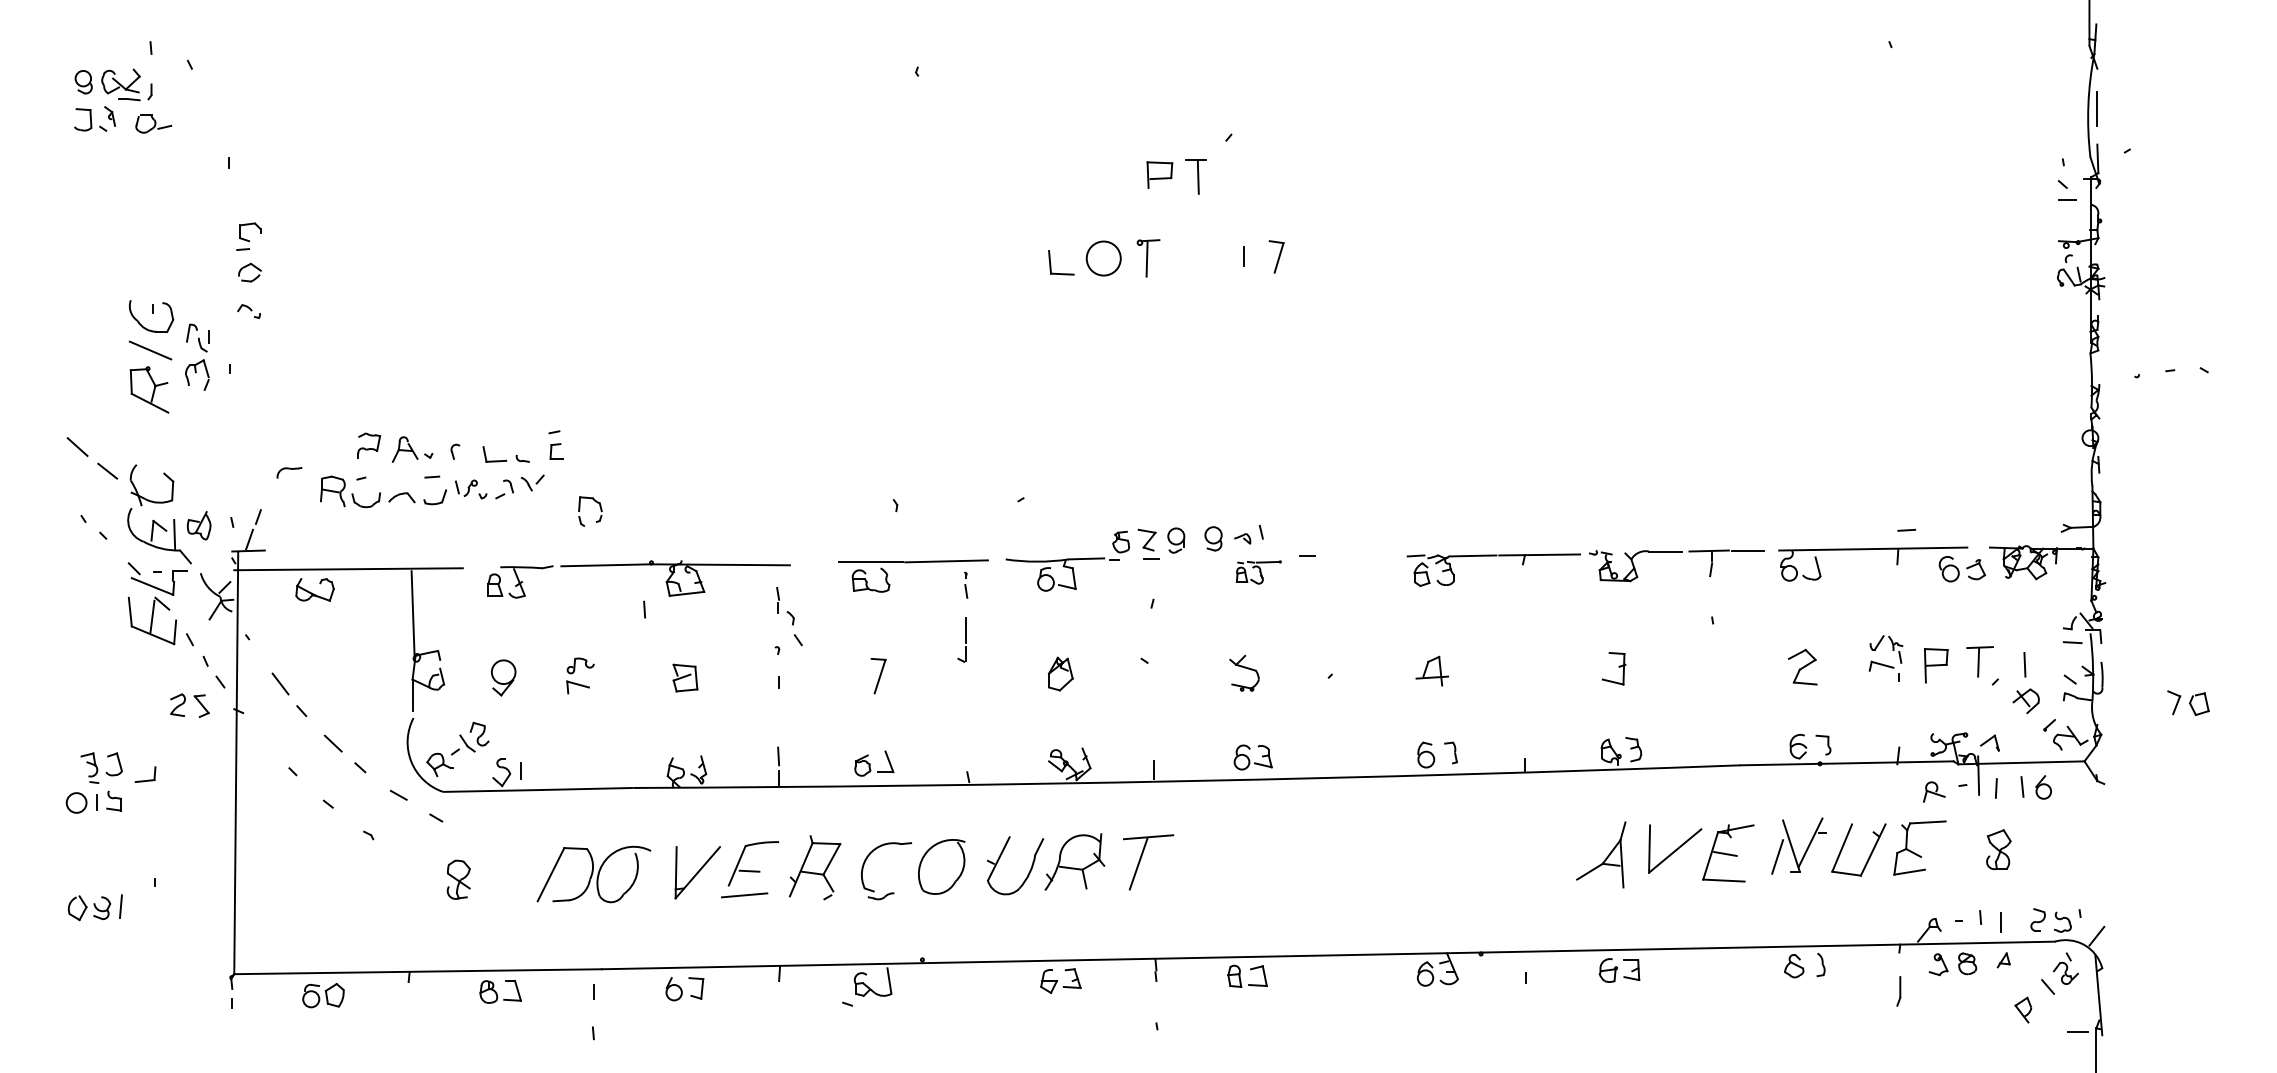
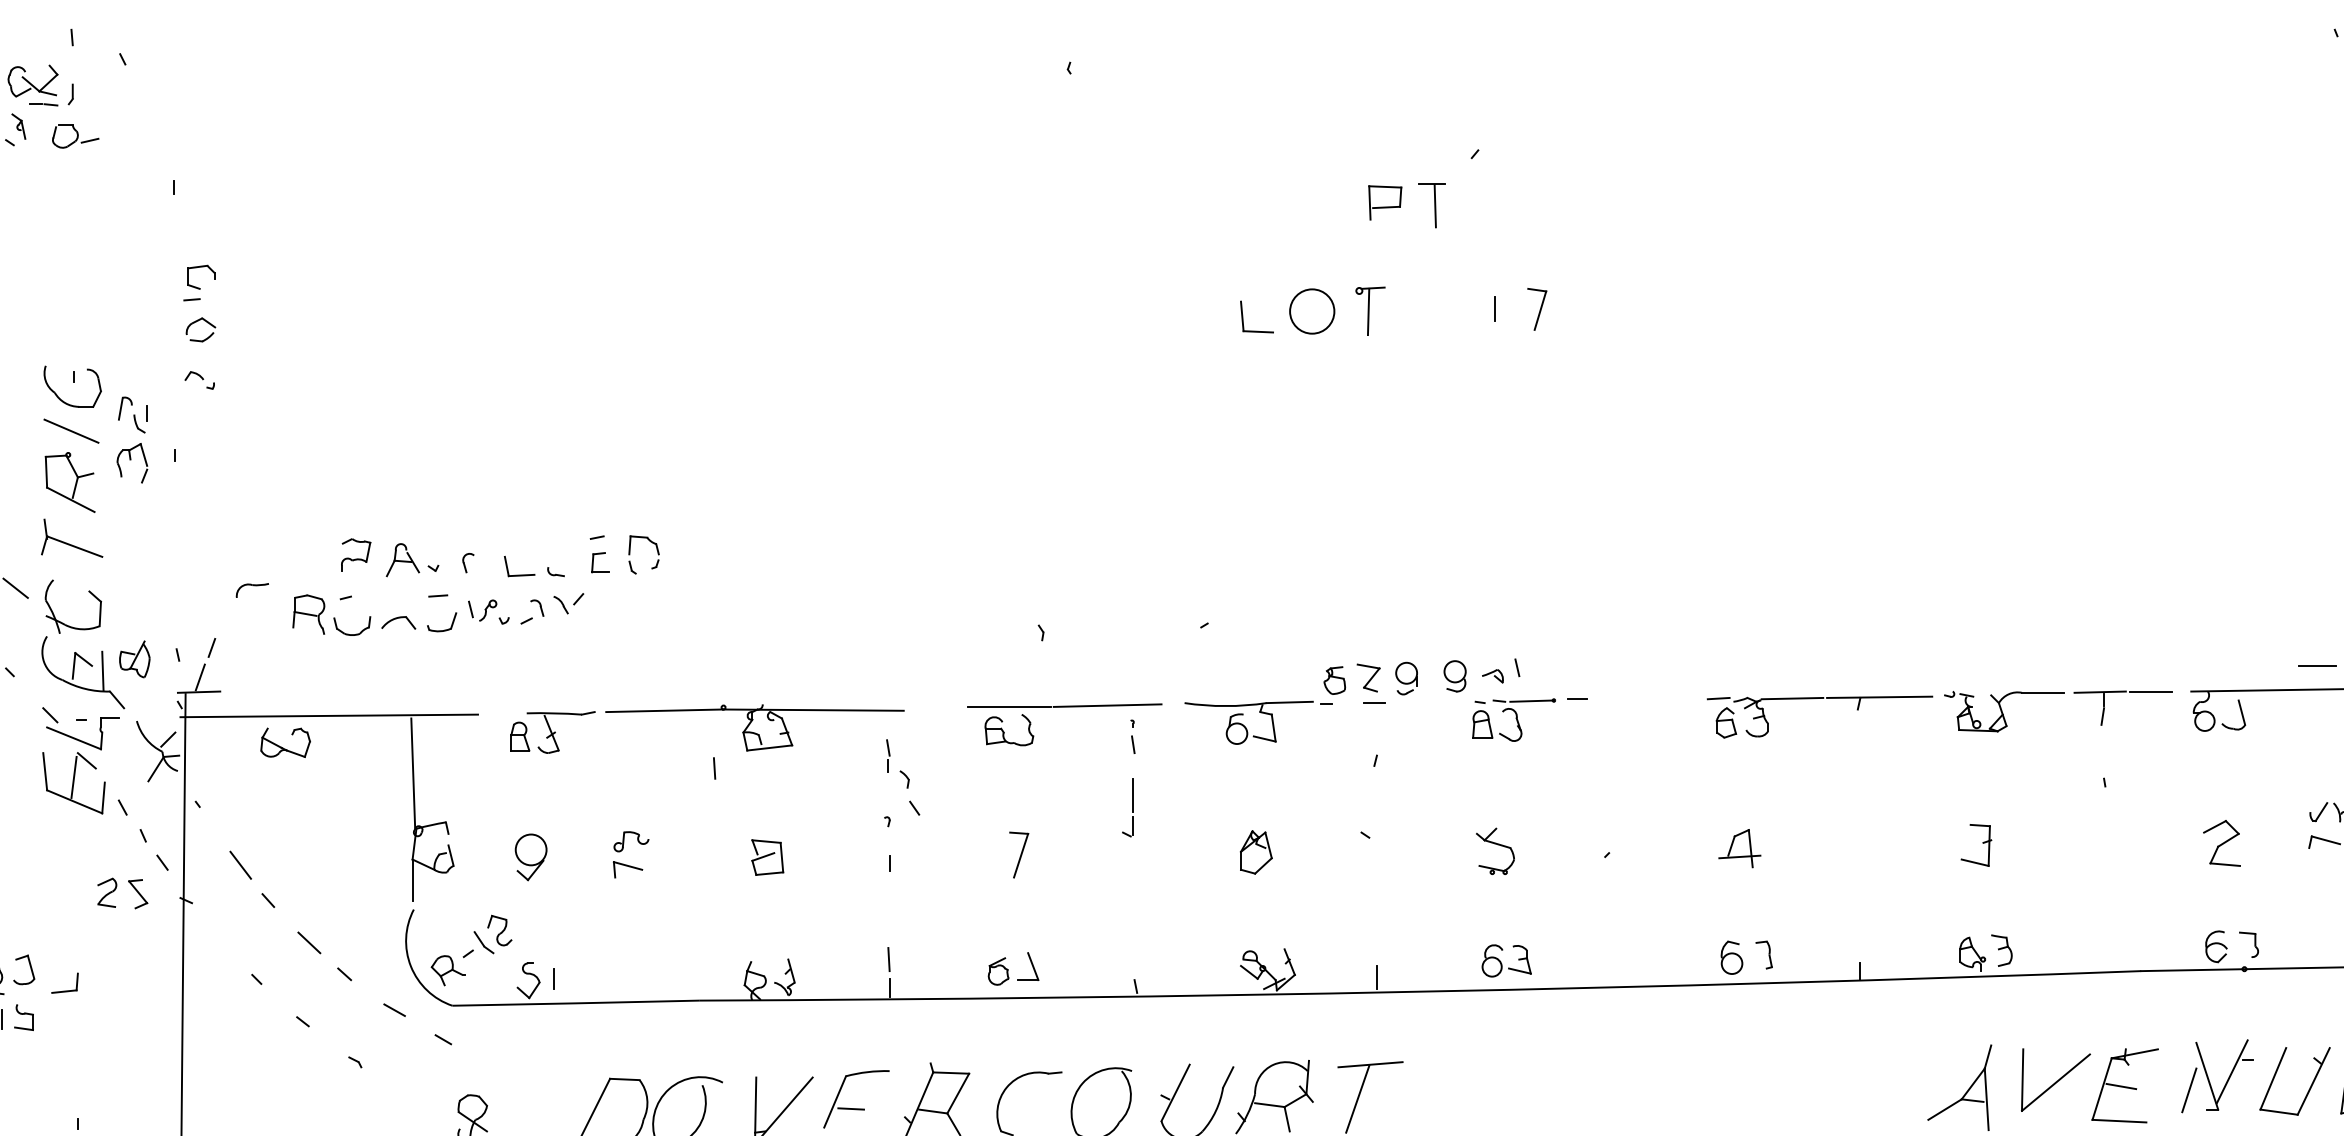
part: (150, 432) -> (71, 537), added
part: (599, 507) -> (655, 549), moved
line: (1875, 530) -> (2316, 665), added
part: (1258, 572) -> (1513, 720), size x1.43

